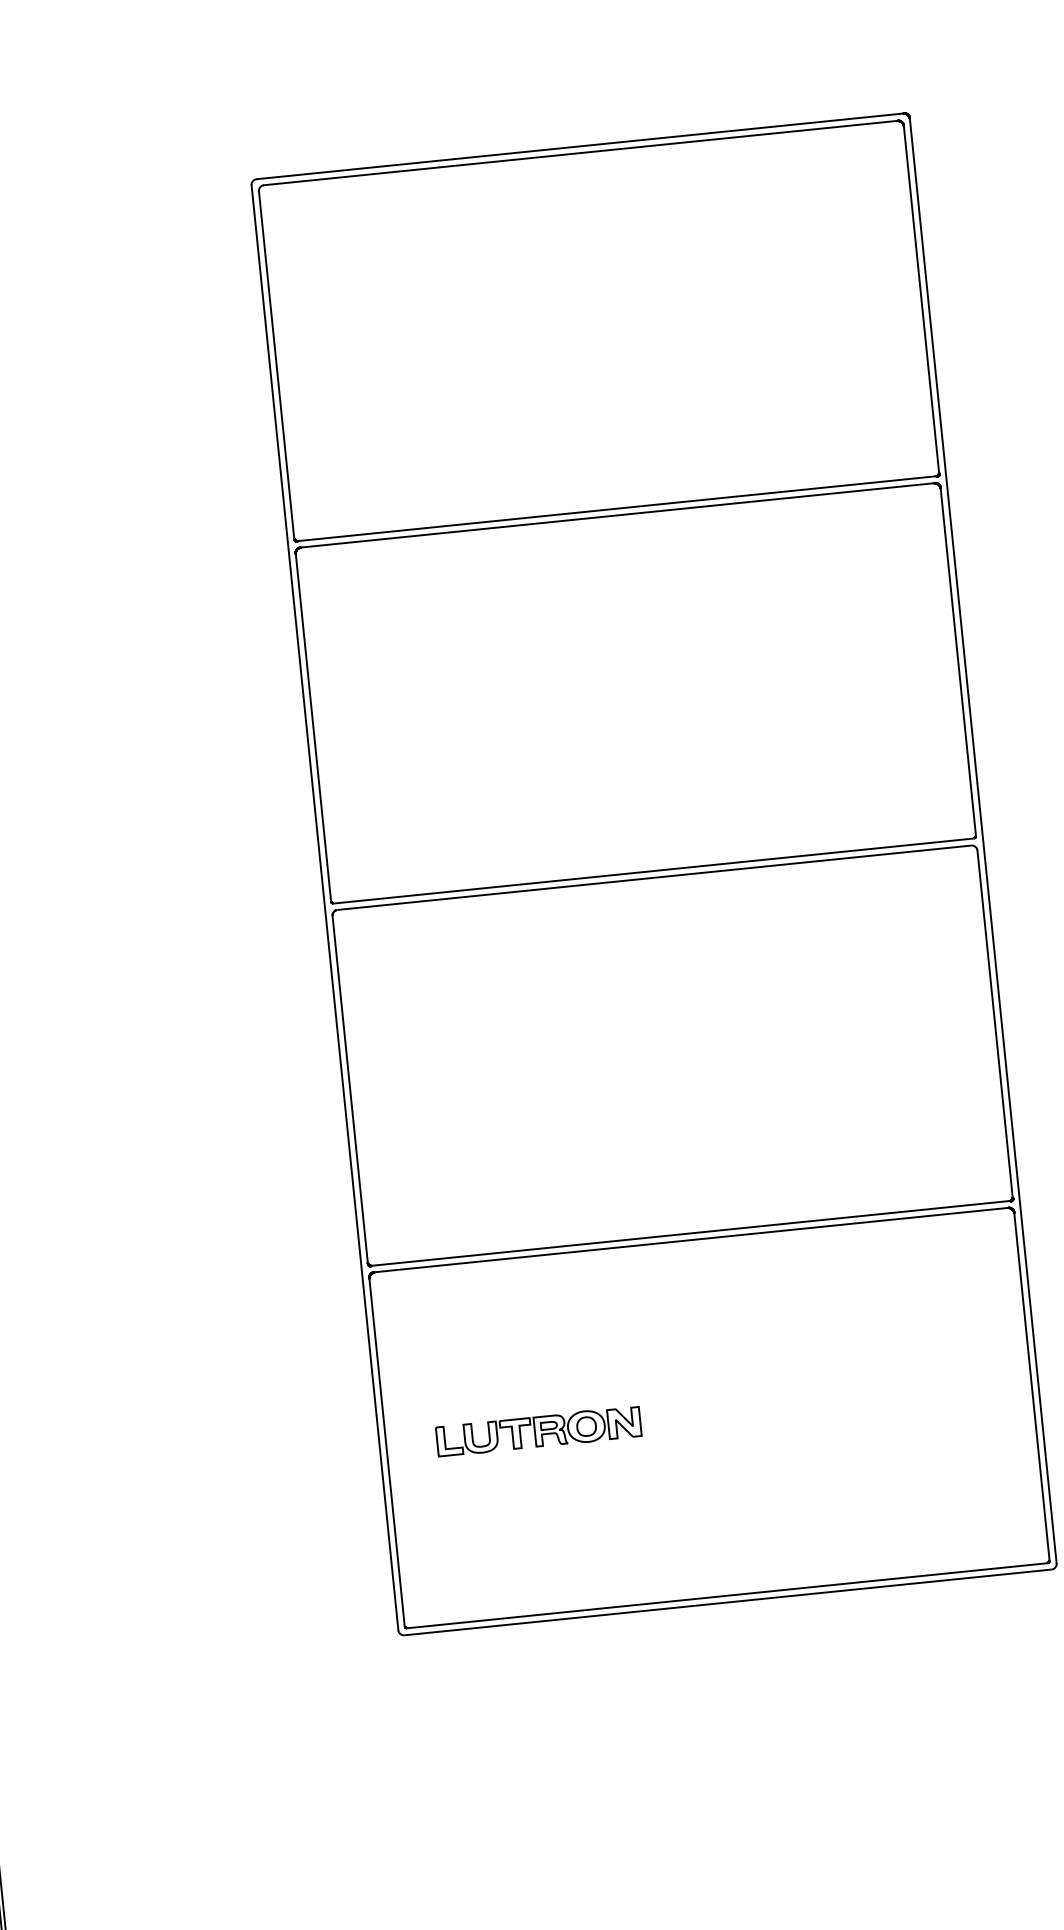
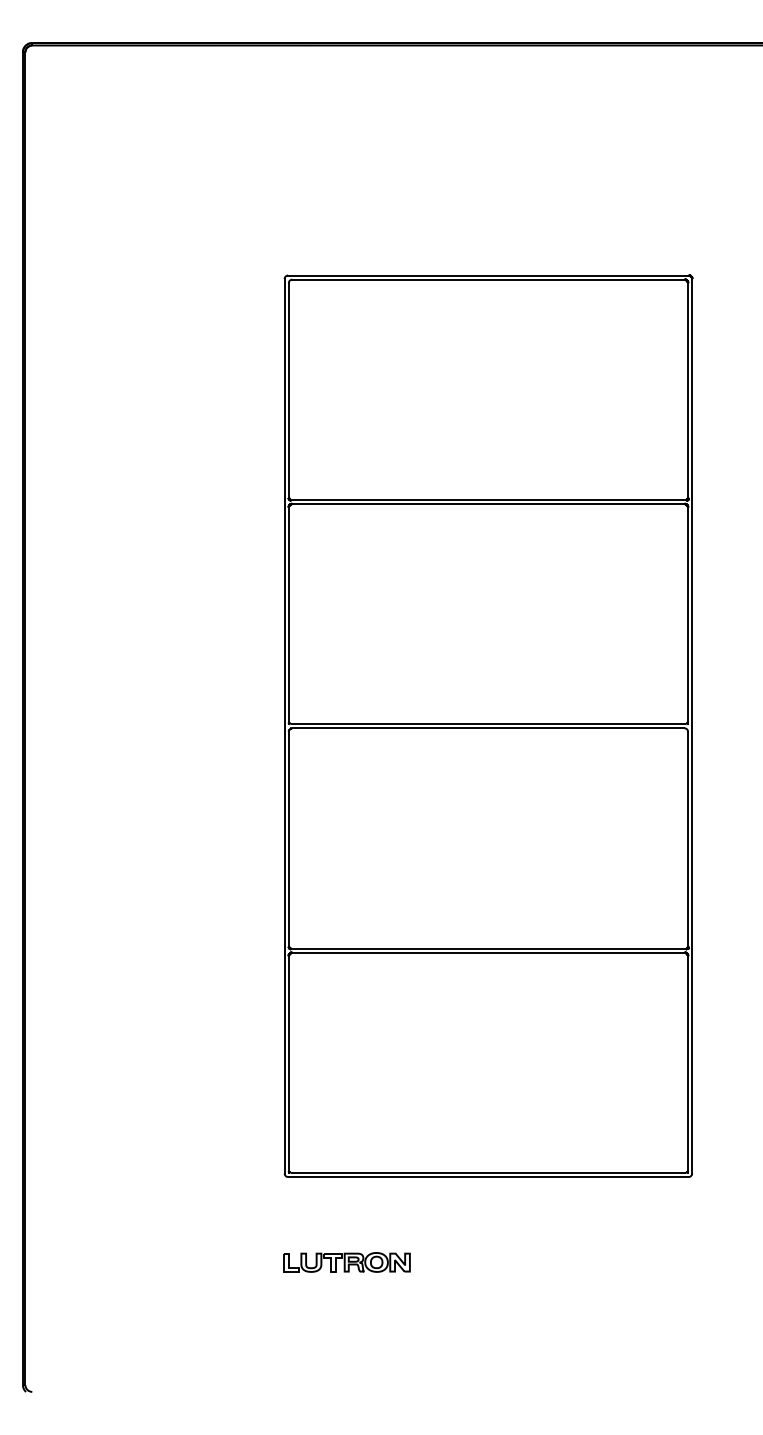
part: (537, 1431) -> (346, 1262), moved

